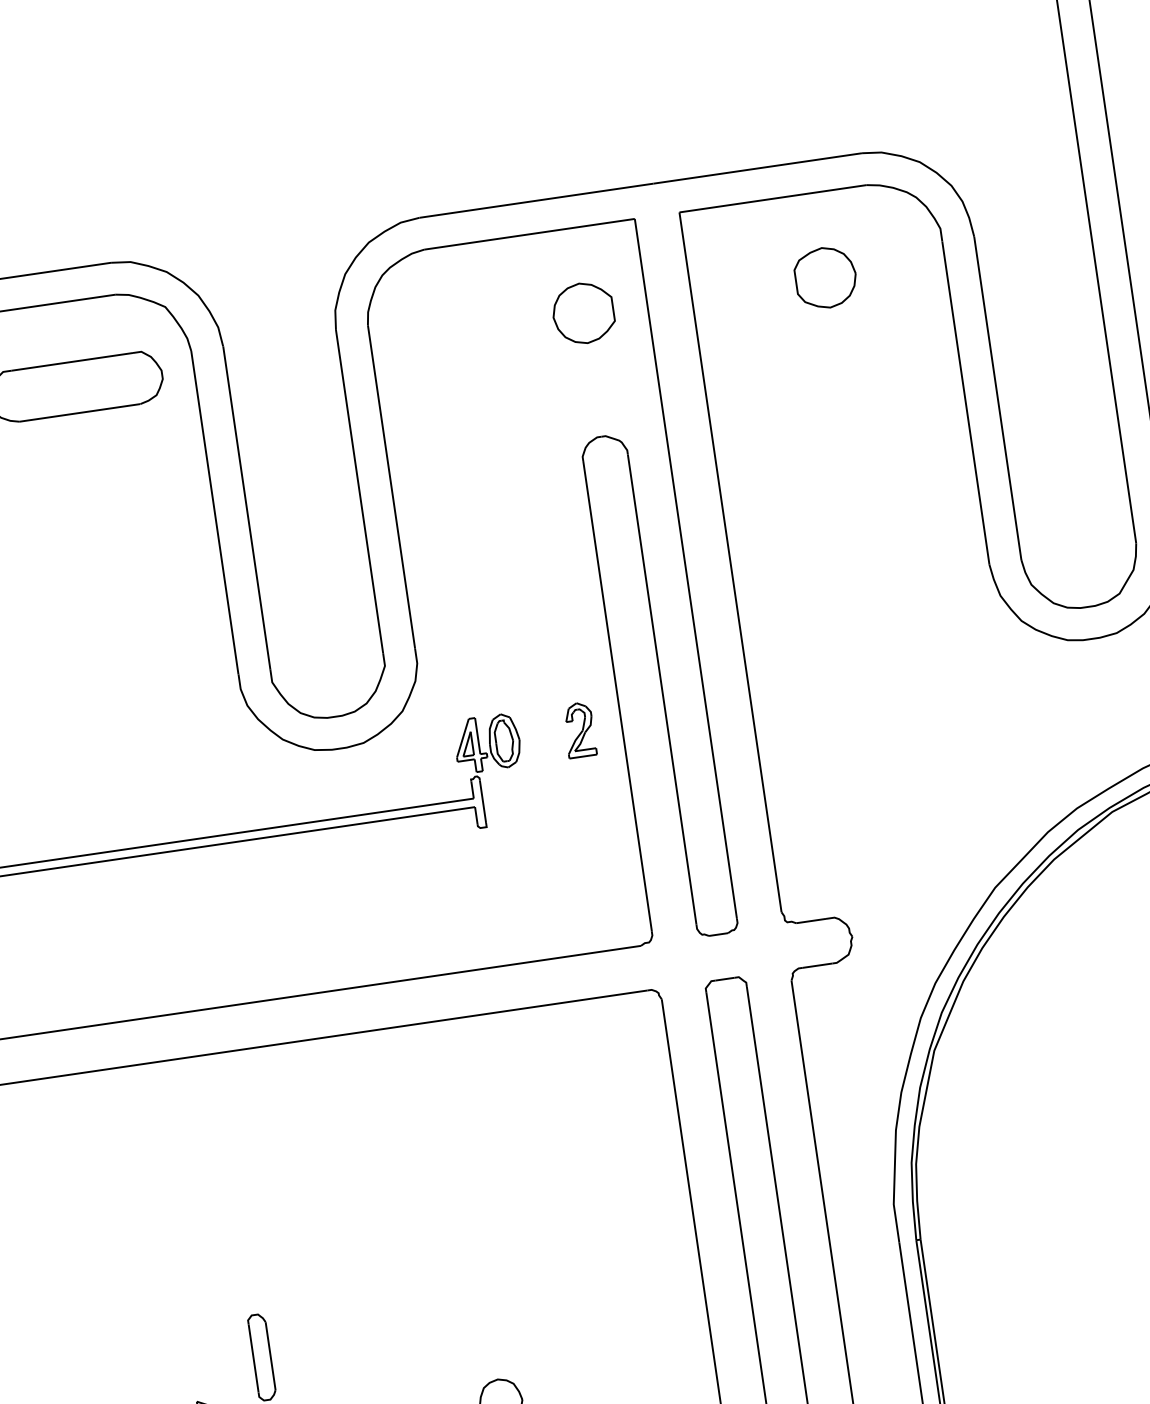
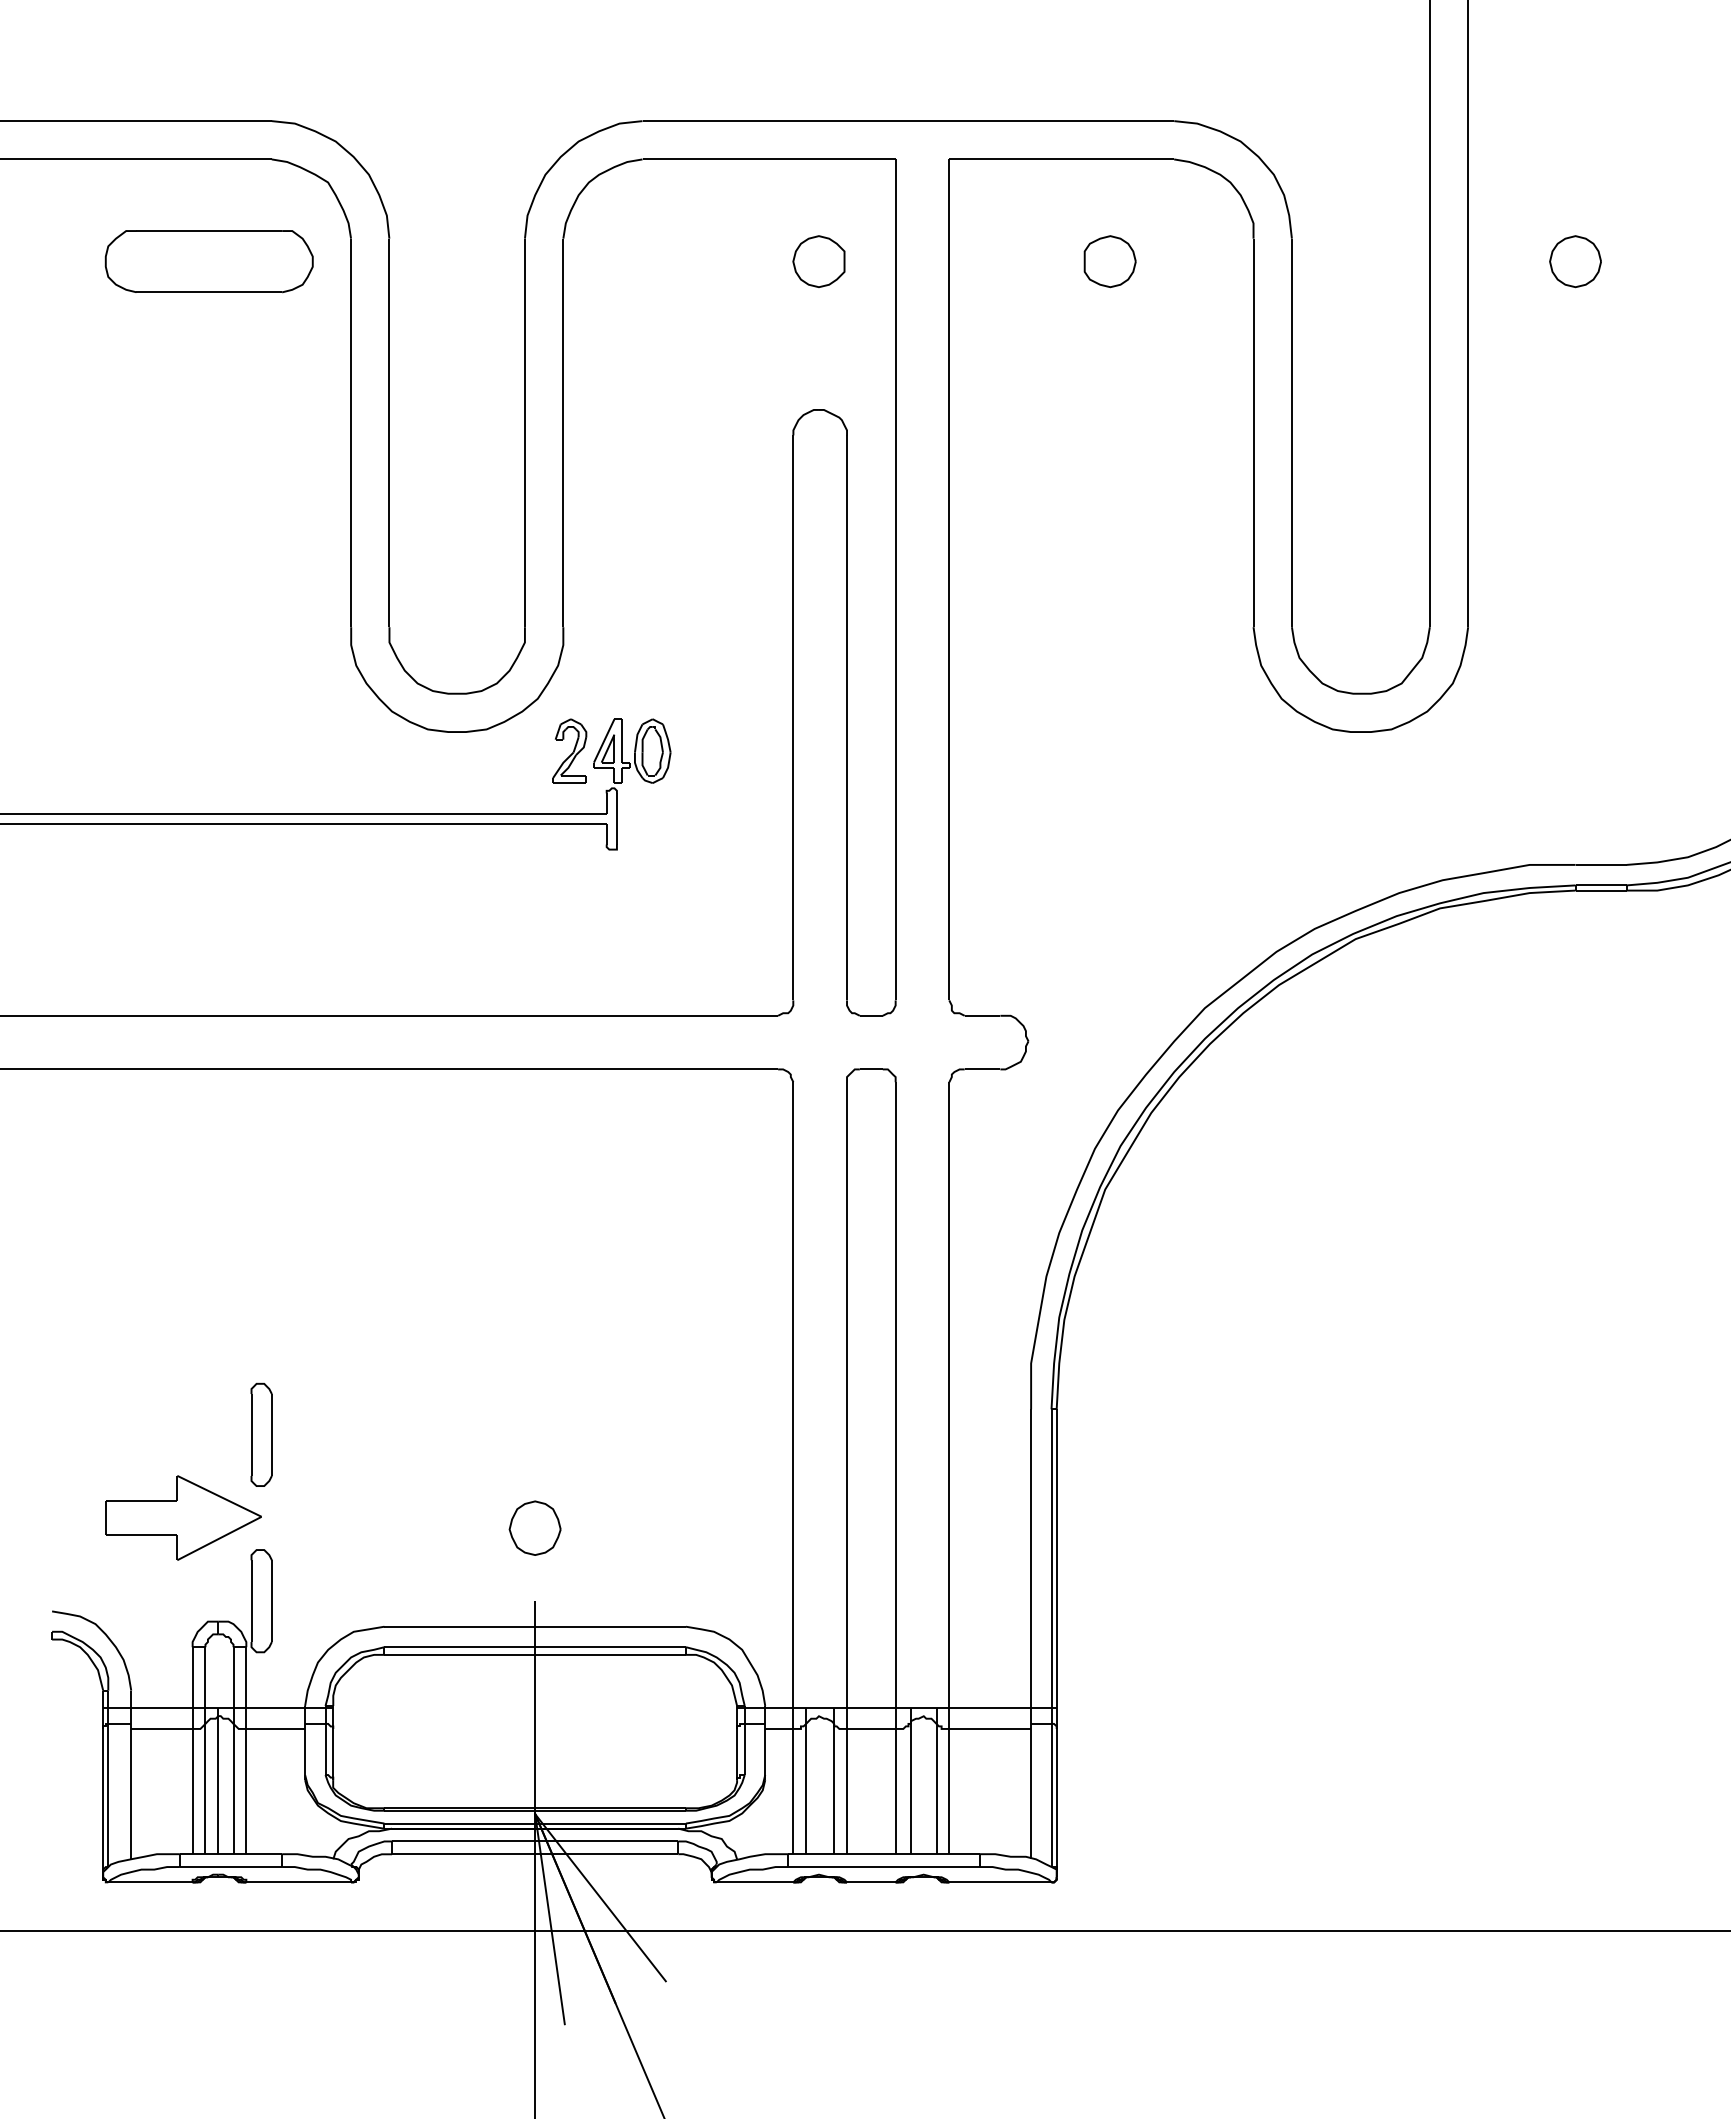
part: (825, 277) -> (1109, 261), size x0.71
part: (583, 313) -> (818, 261), size x0.71
part: (579, 729) -> (569, 750), moved

